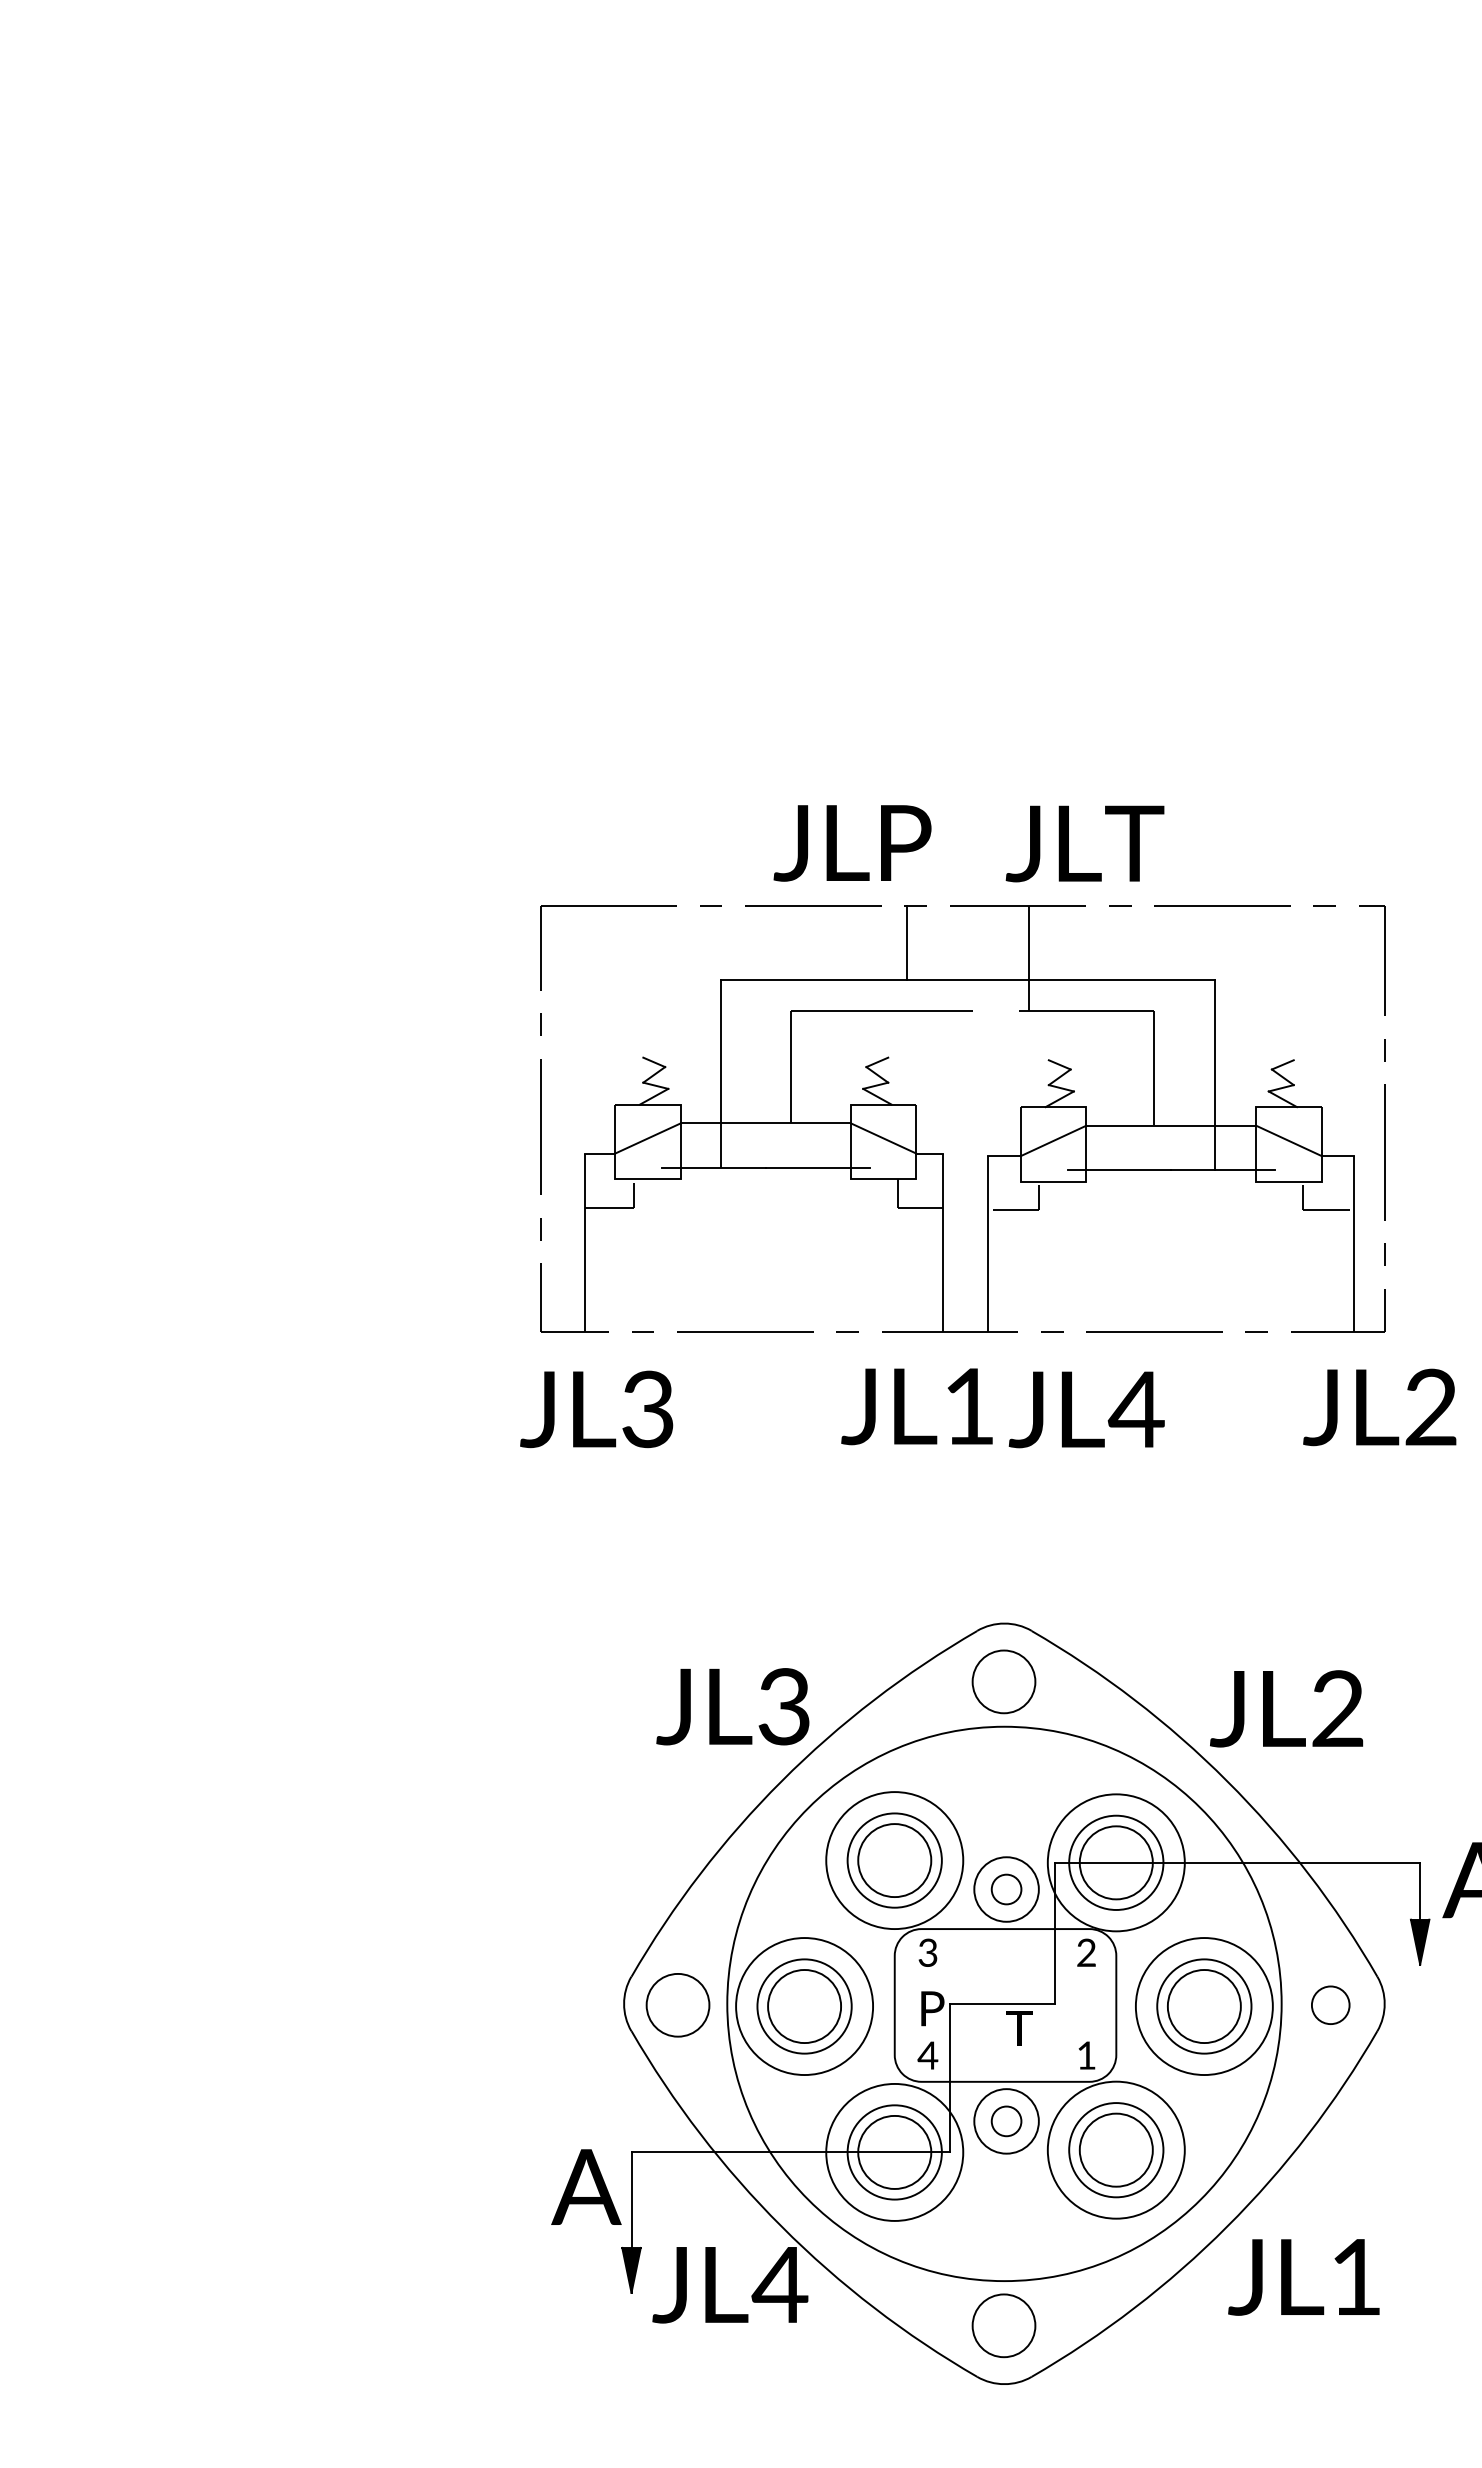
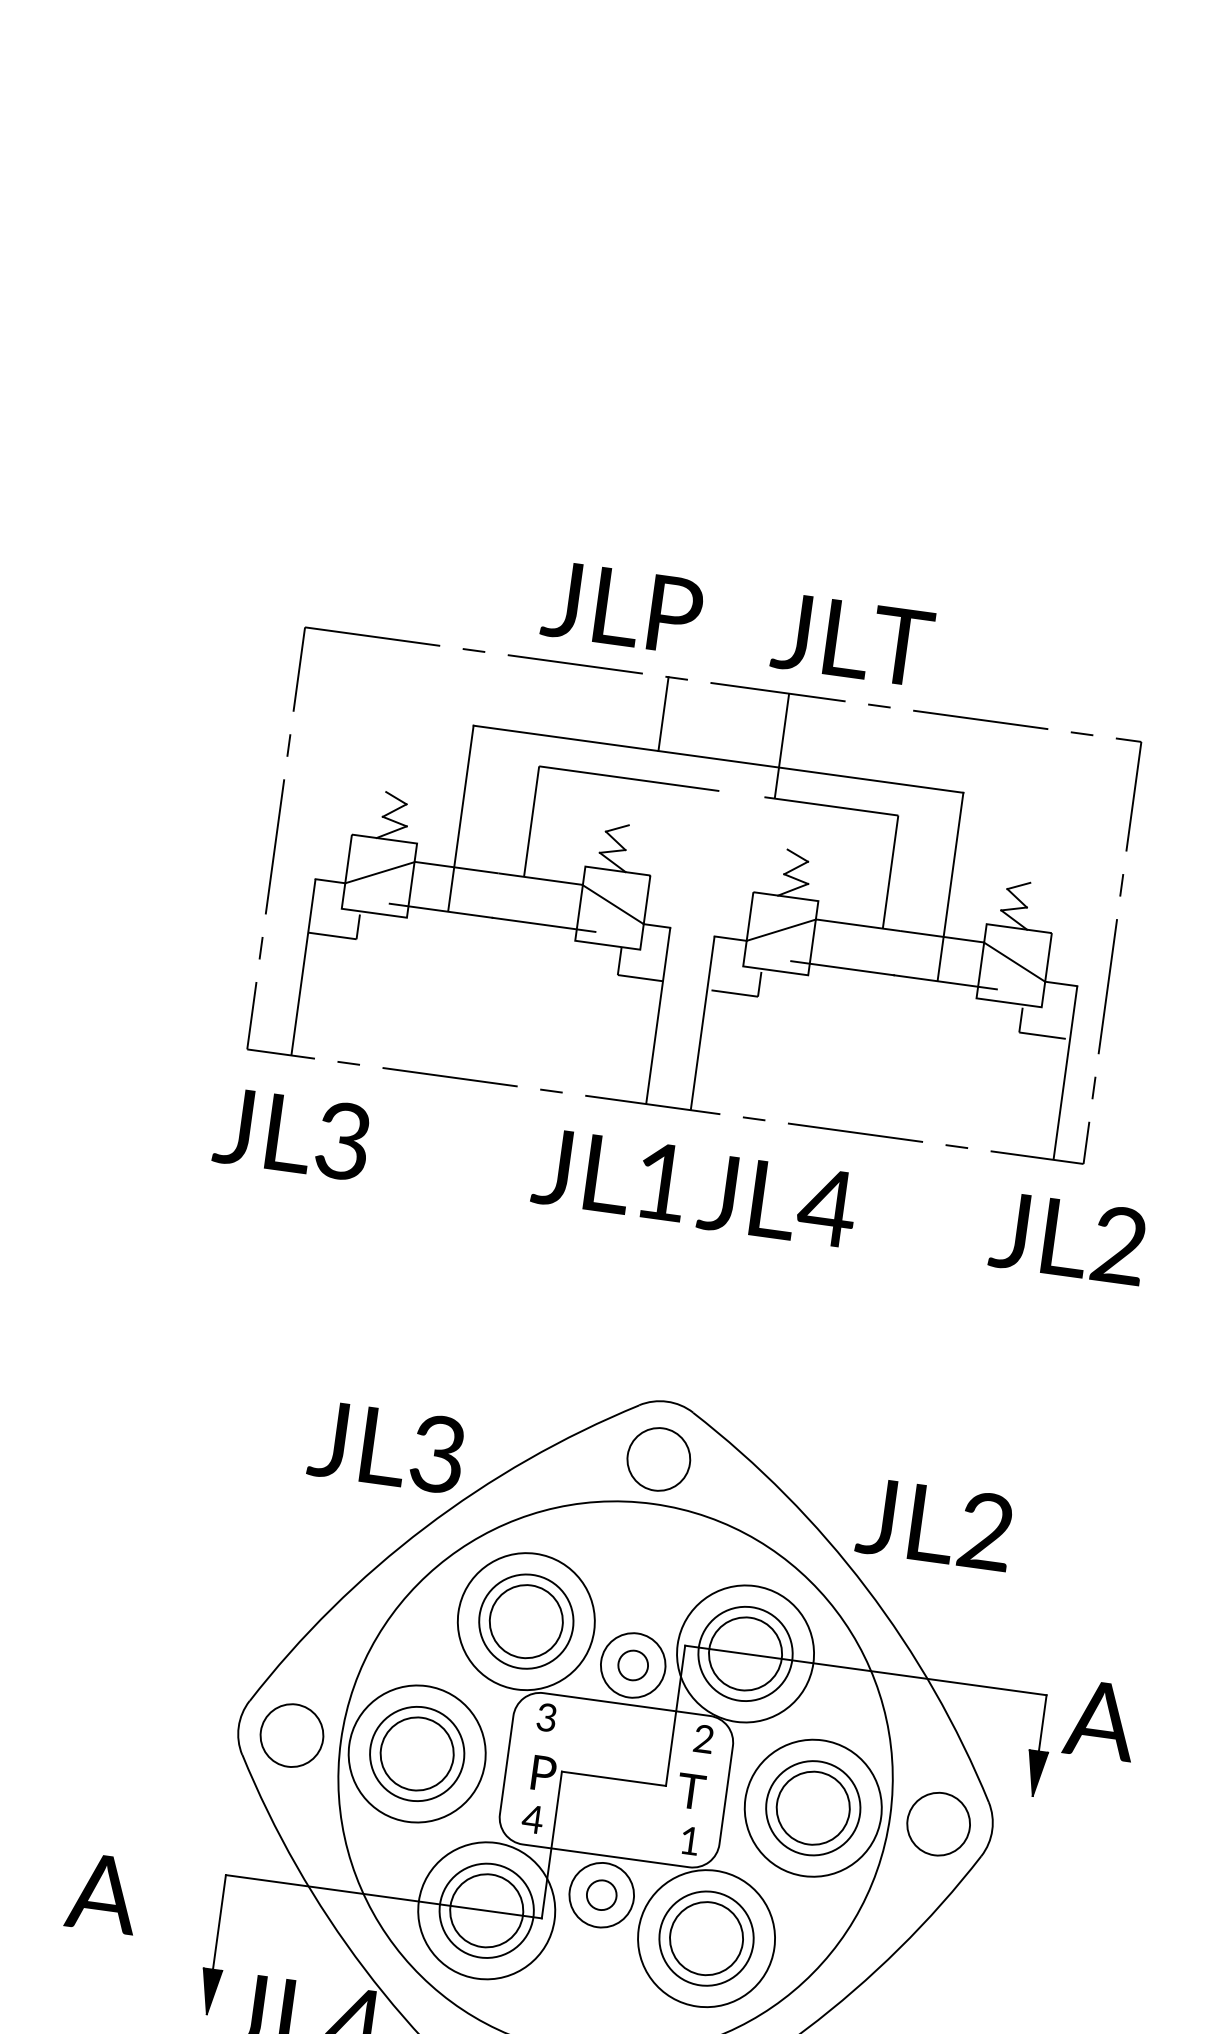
circle: (1330, 2004) -> (938, 1823), size x1.67
text: (1019, 2028) -> (691, 1791), moved
text: (586, 2186) -> (103, 1892), moved

